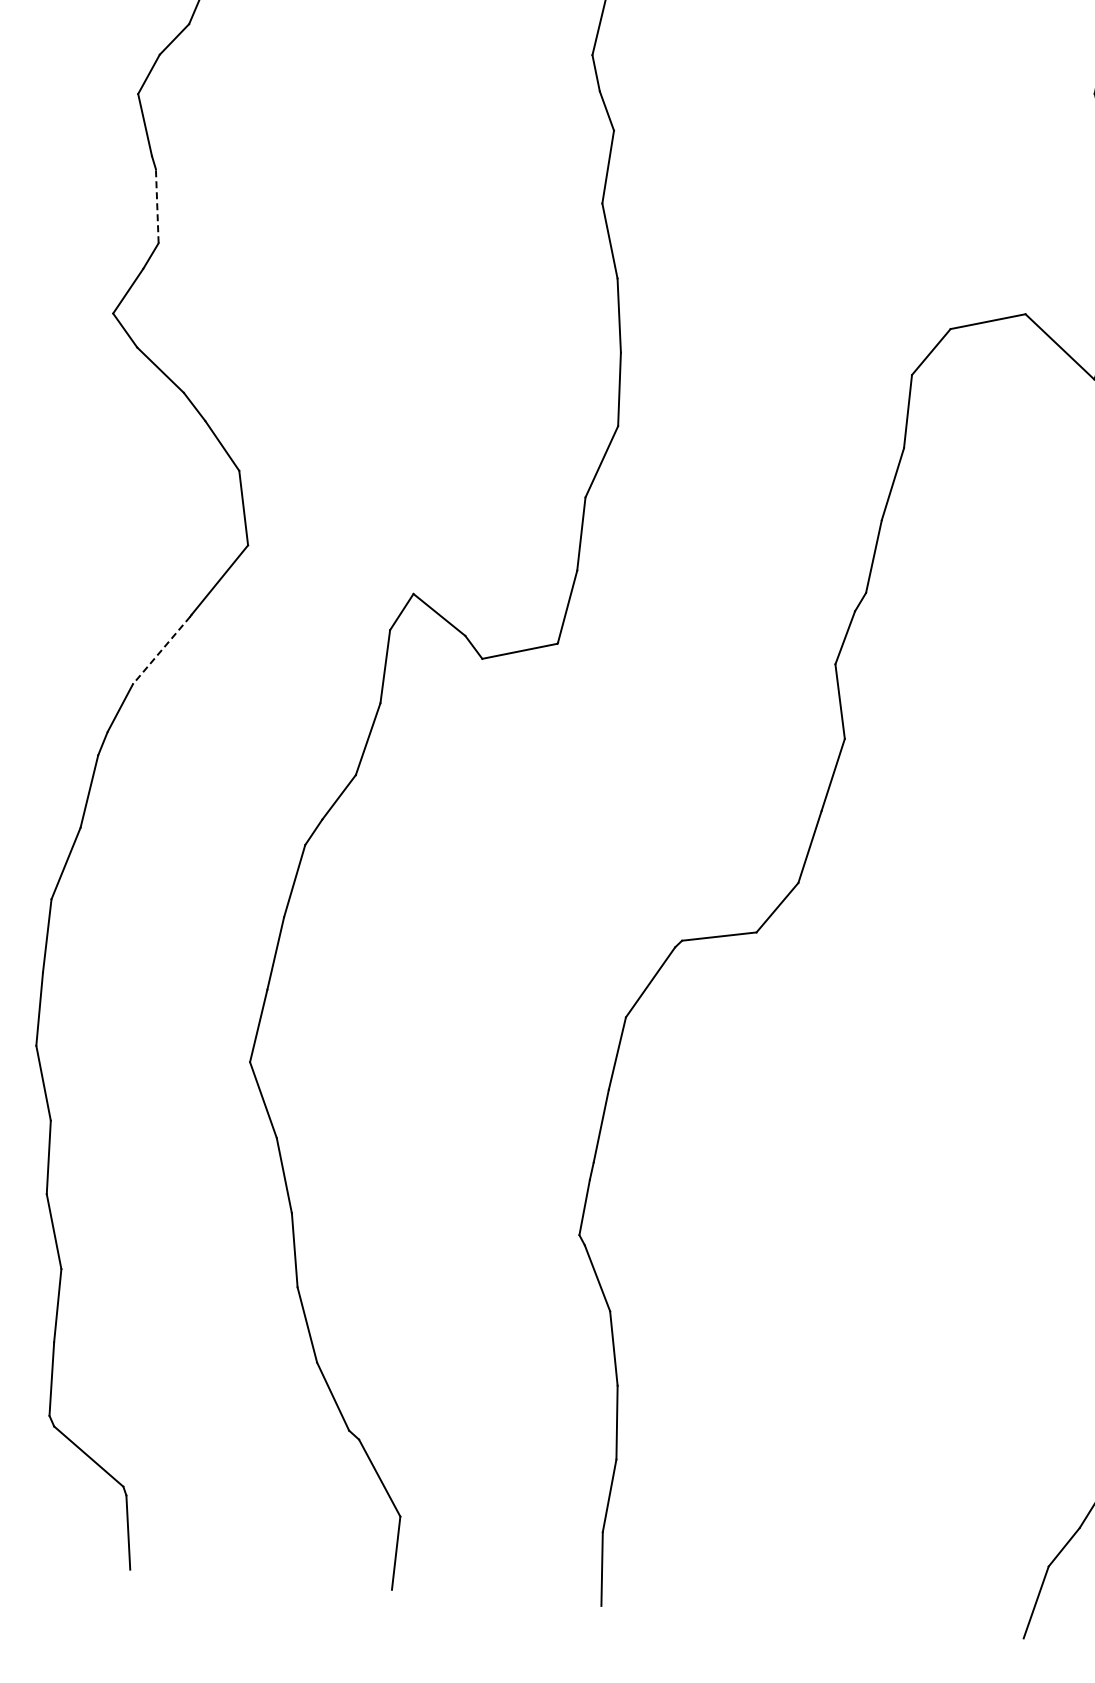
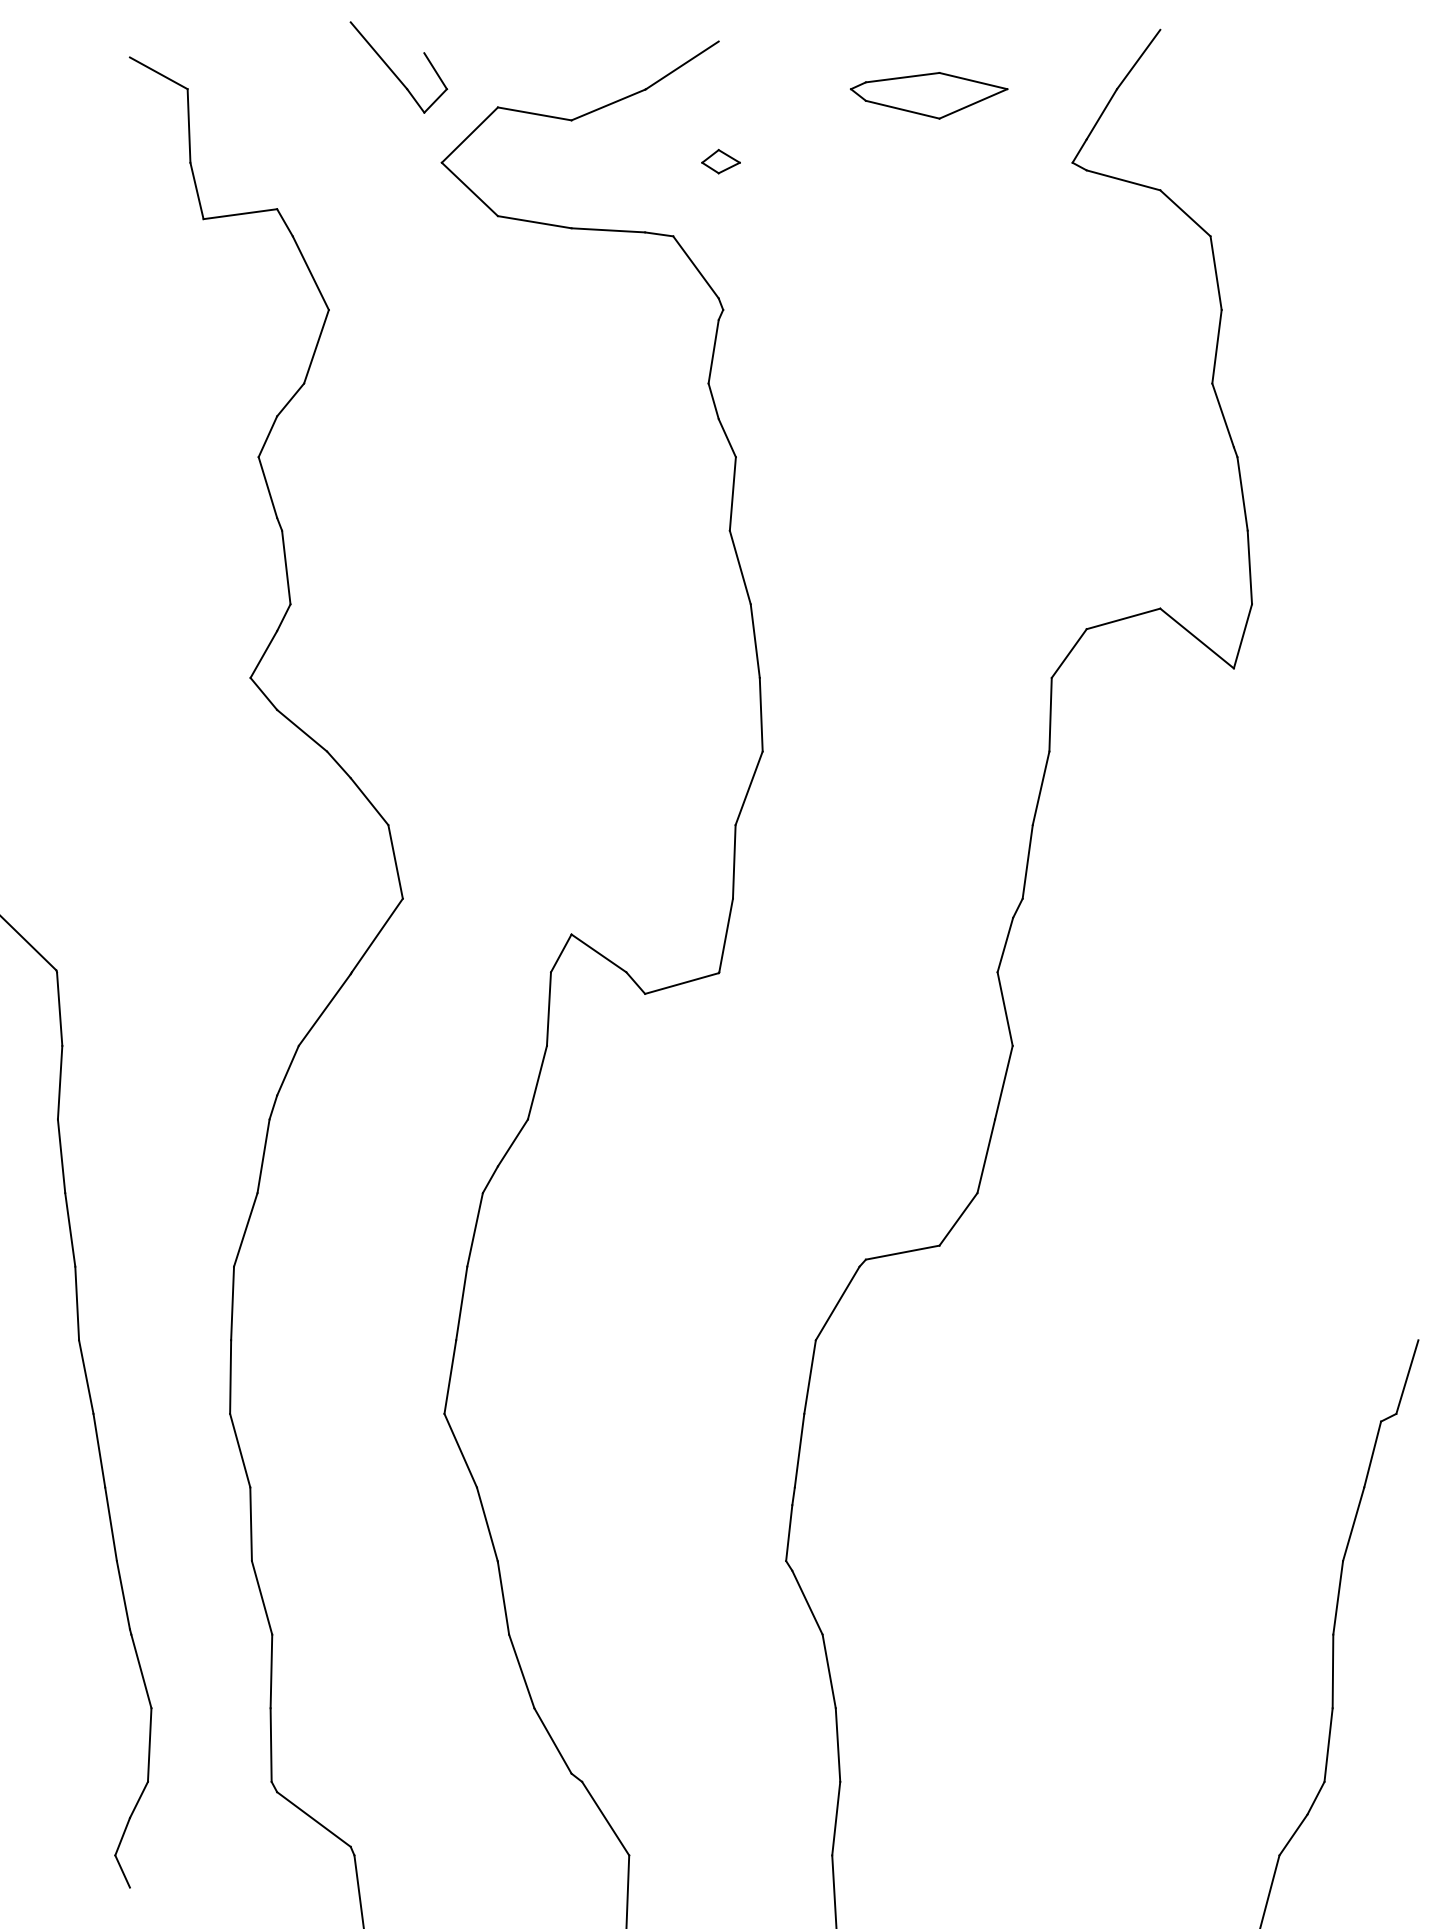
line: (157, 206) -> (286, 567), dashed -> solid
line: (161, 650) -> (324, 1010), dashed -> solid

